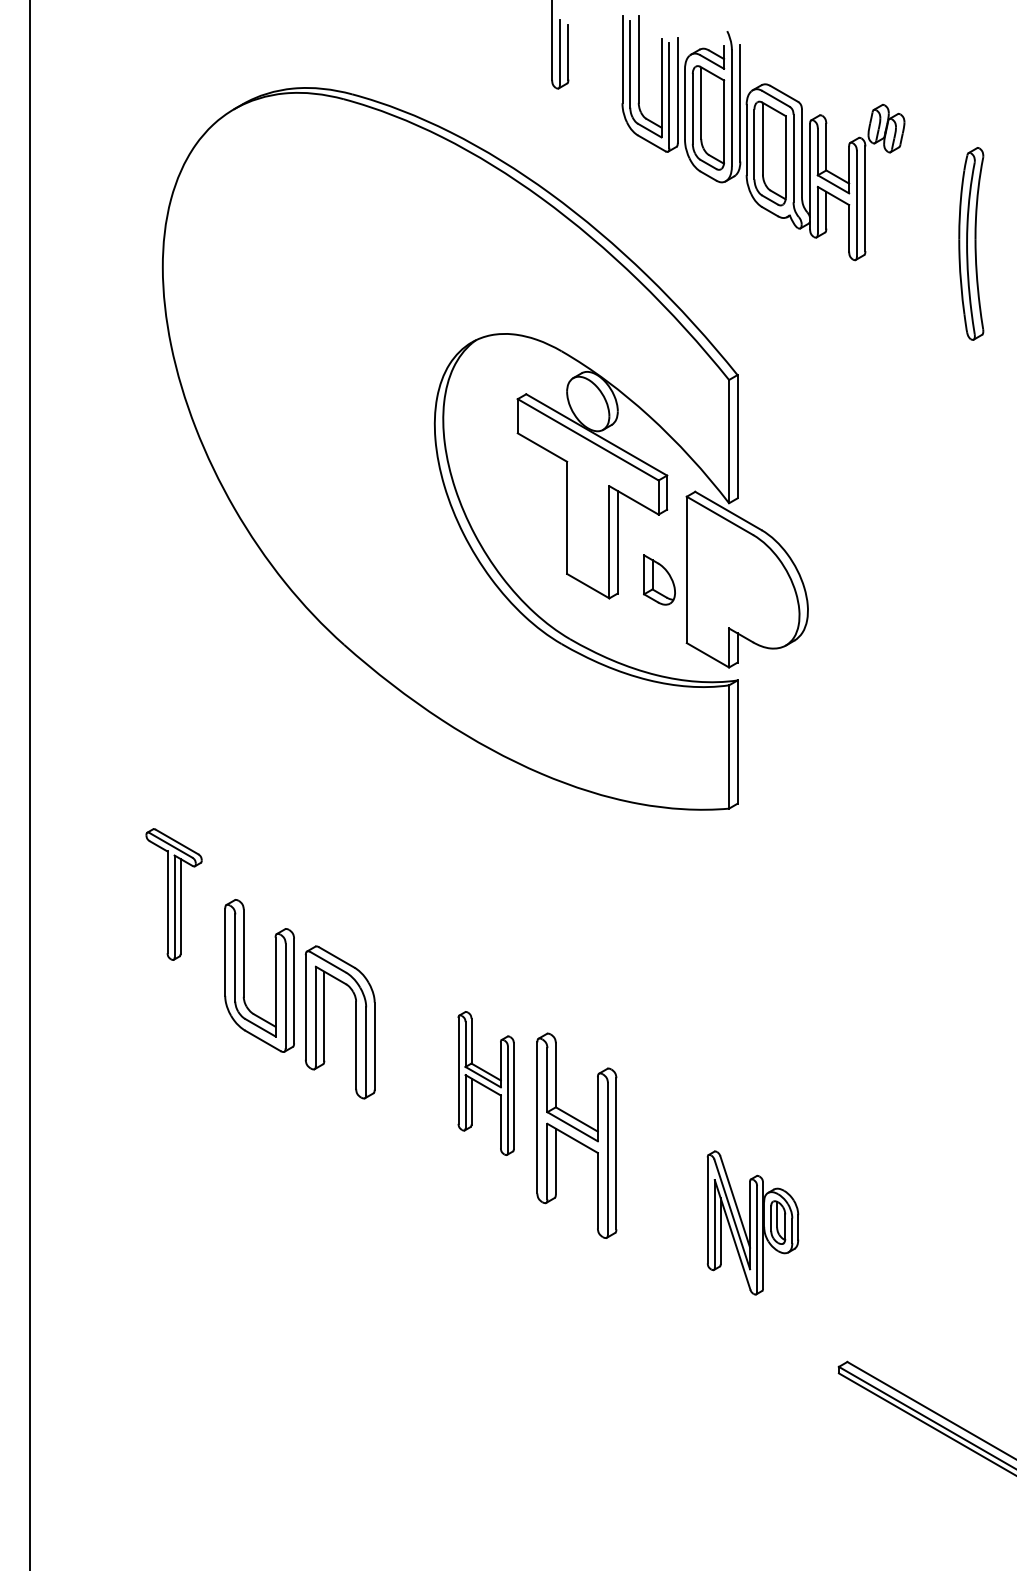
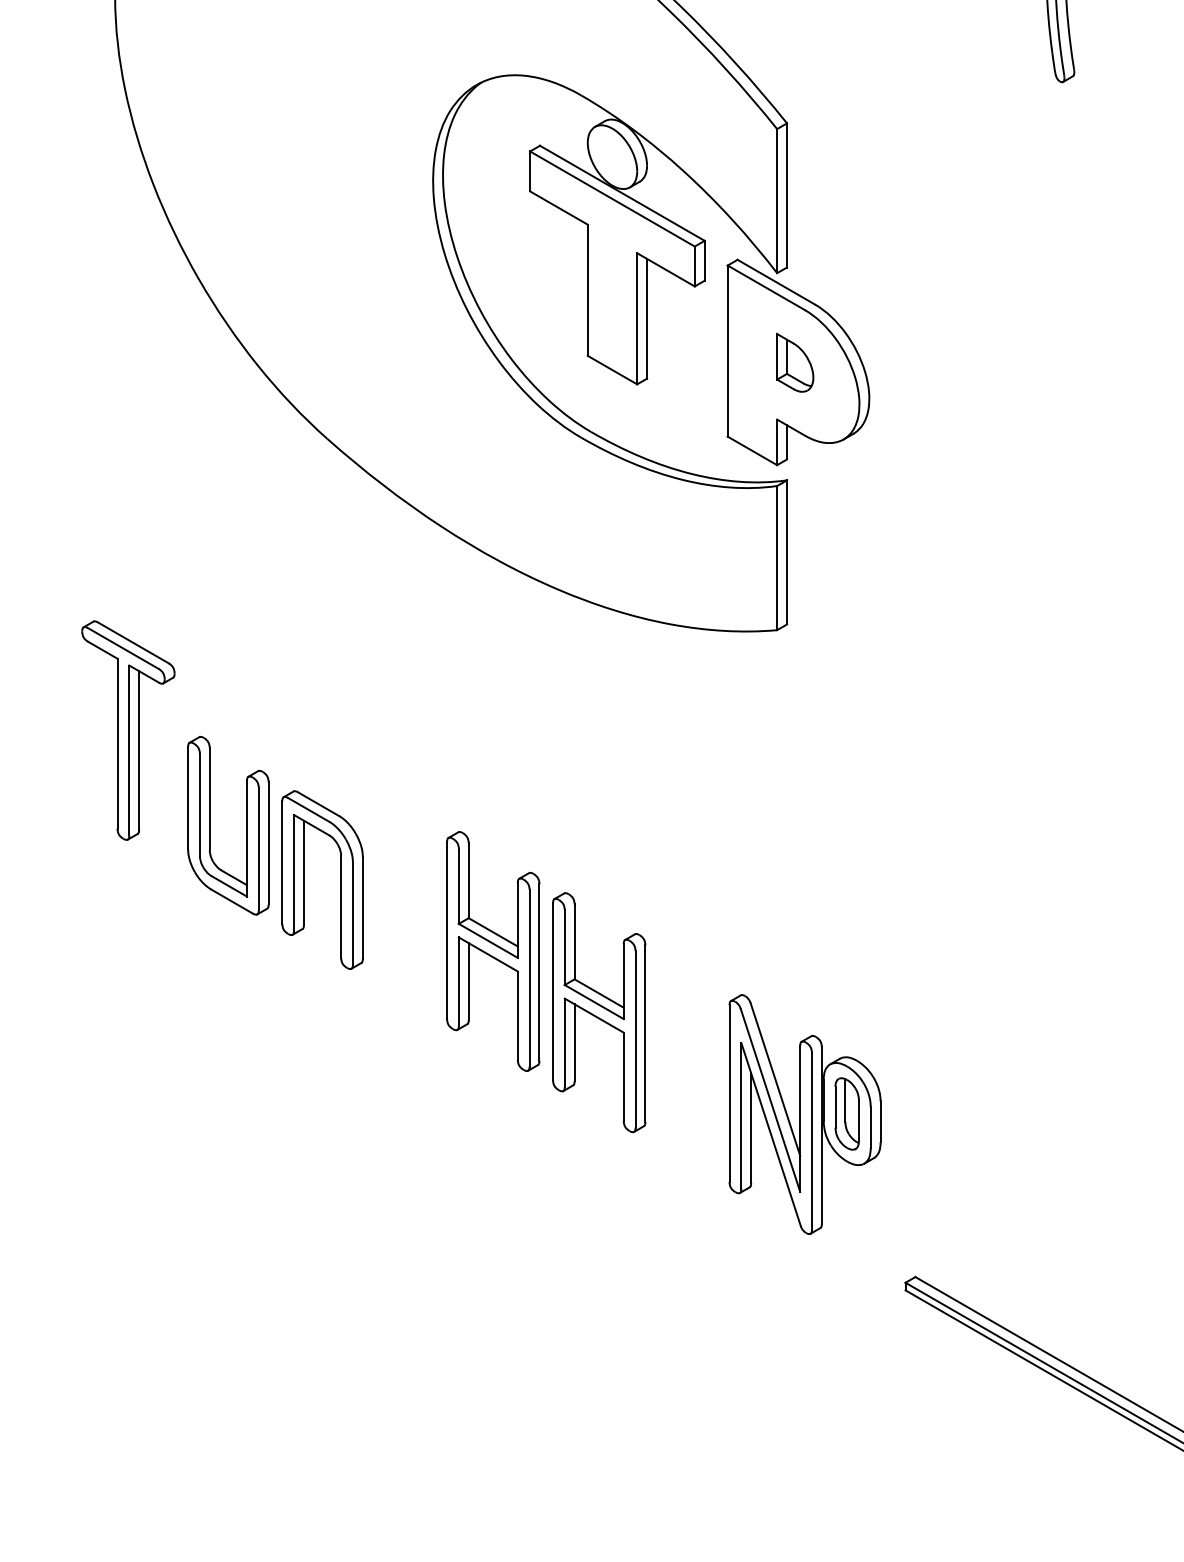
part: (659, 579) -> (795, 362), moved
part: (173, 894) -> (127, 730), size x1.43
part: (485, 1083) -> (492, 951), size x1.43
part: (752, 1222) -> (804, 1113), size x1.43

